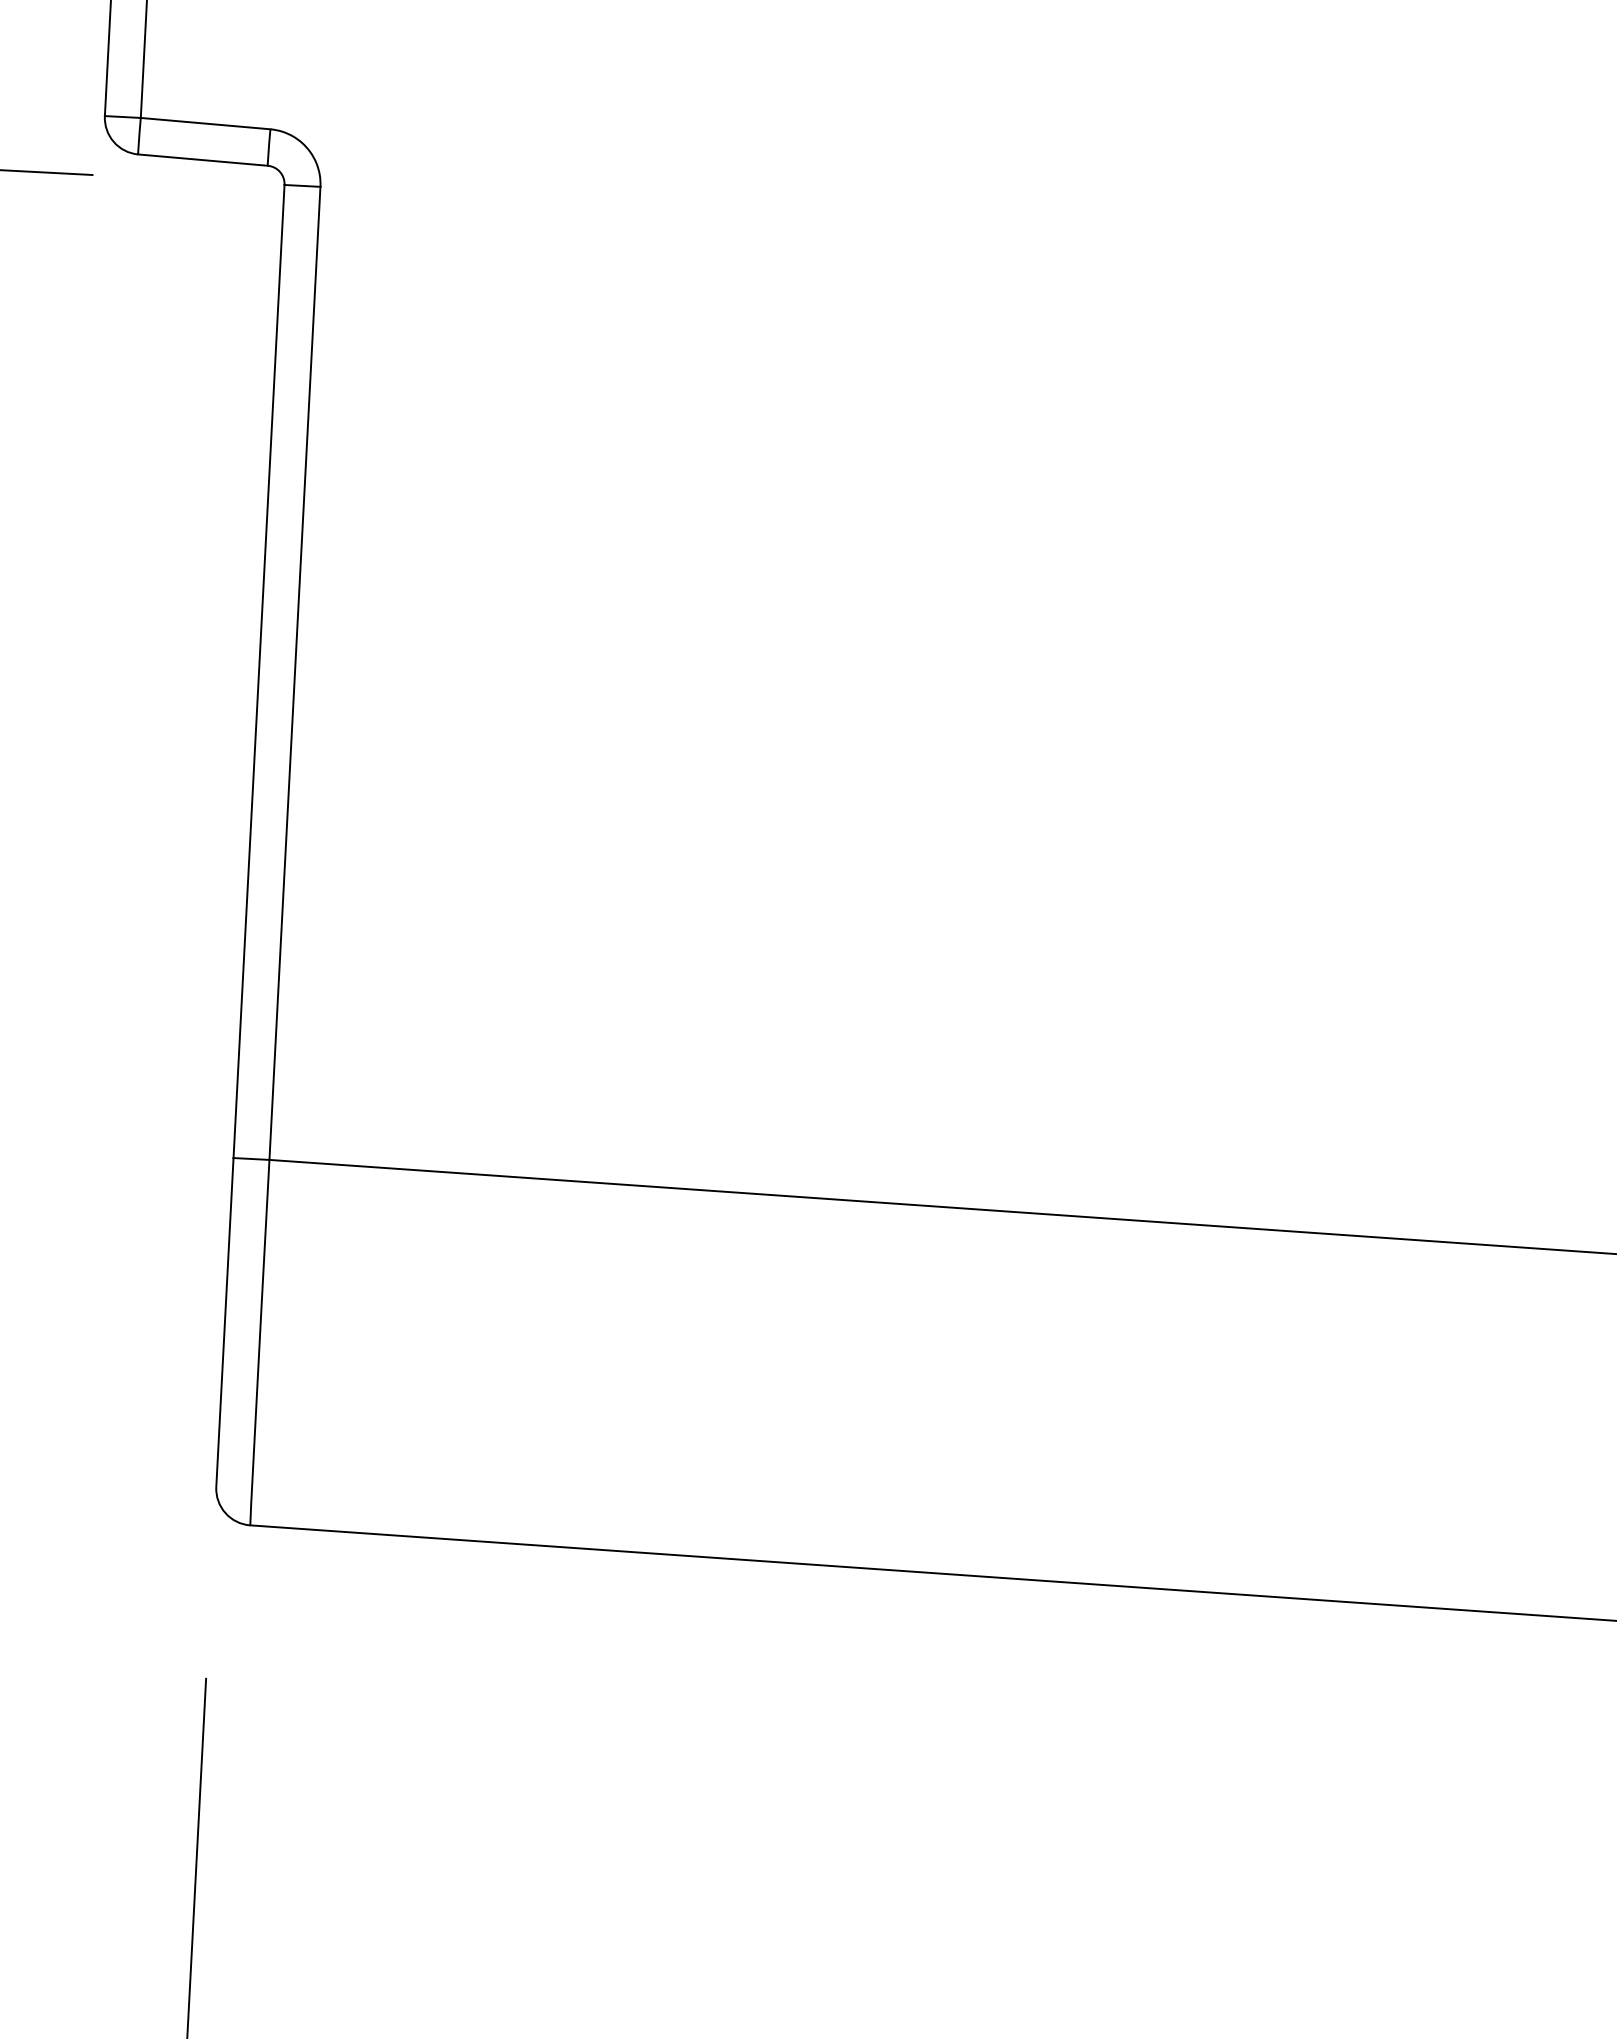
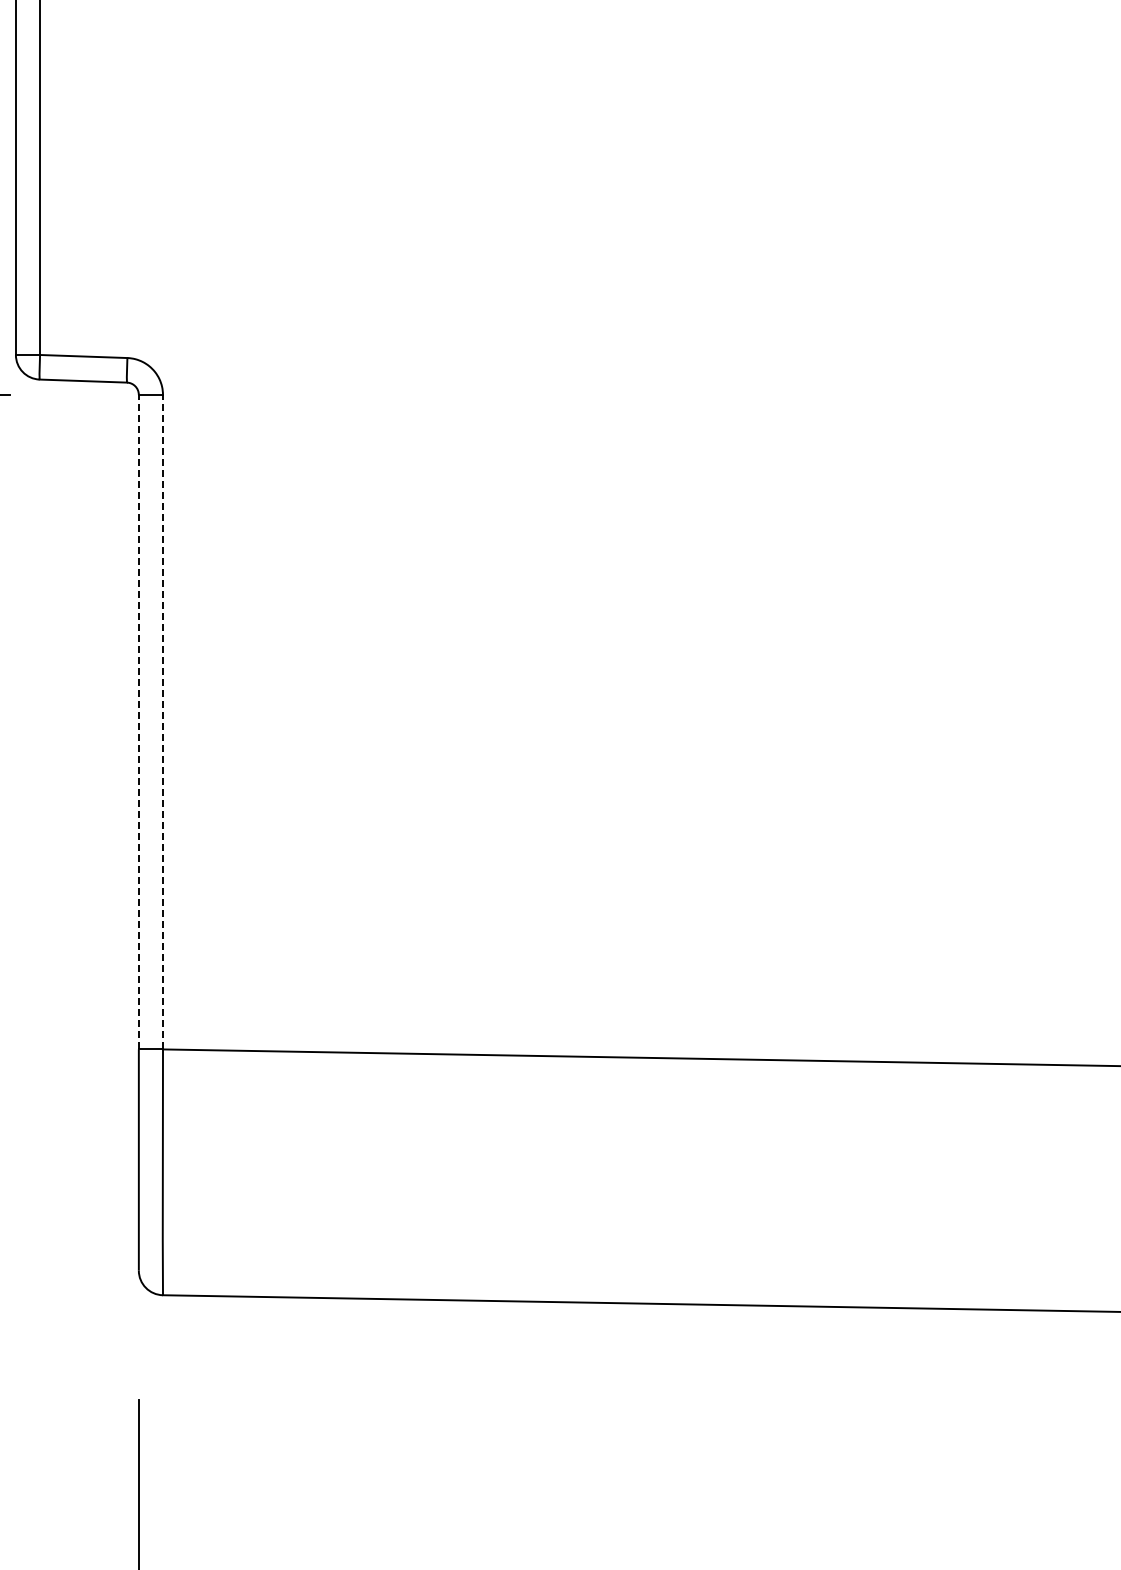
line: (258, 670) -> (138, 721), solid -> dashed
line: (295, 672) -> (163, 721), solid -> dashed

